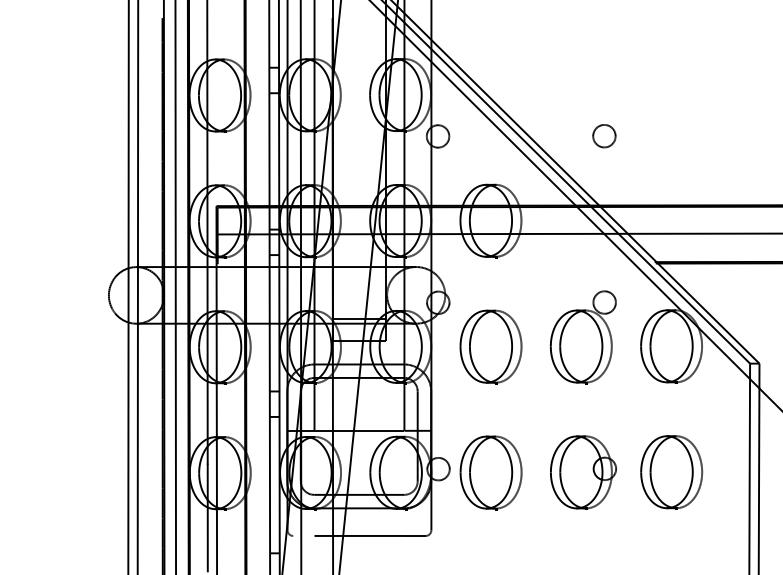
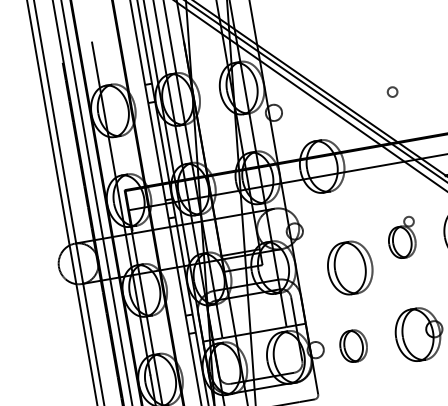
circle: (604, 136) -> (392, 92), size x0.6
part: (582, 337) -> (402, 238), size x0.6
part: (490, 346) -> (349, 267), moved
part: (490, 472) -> (353, 346), size x0.6

